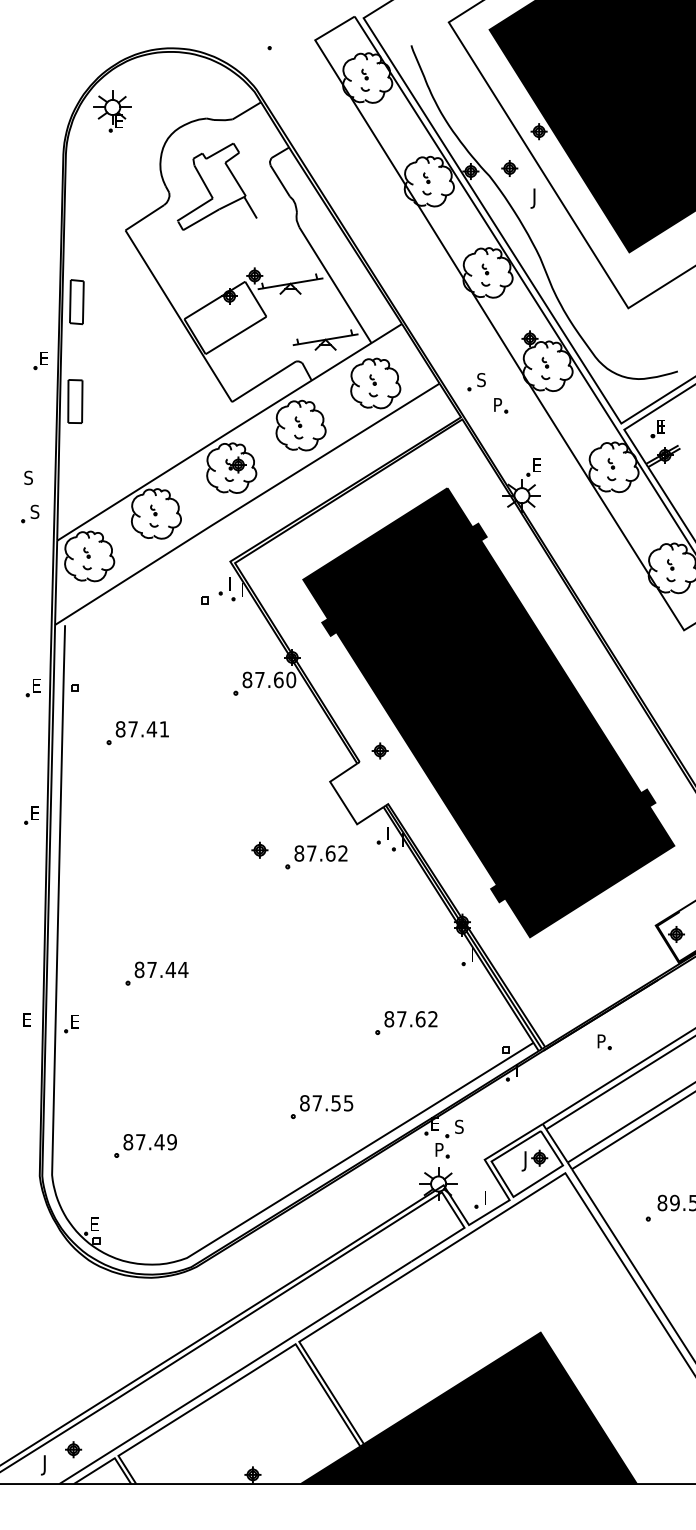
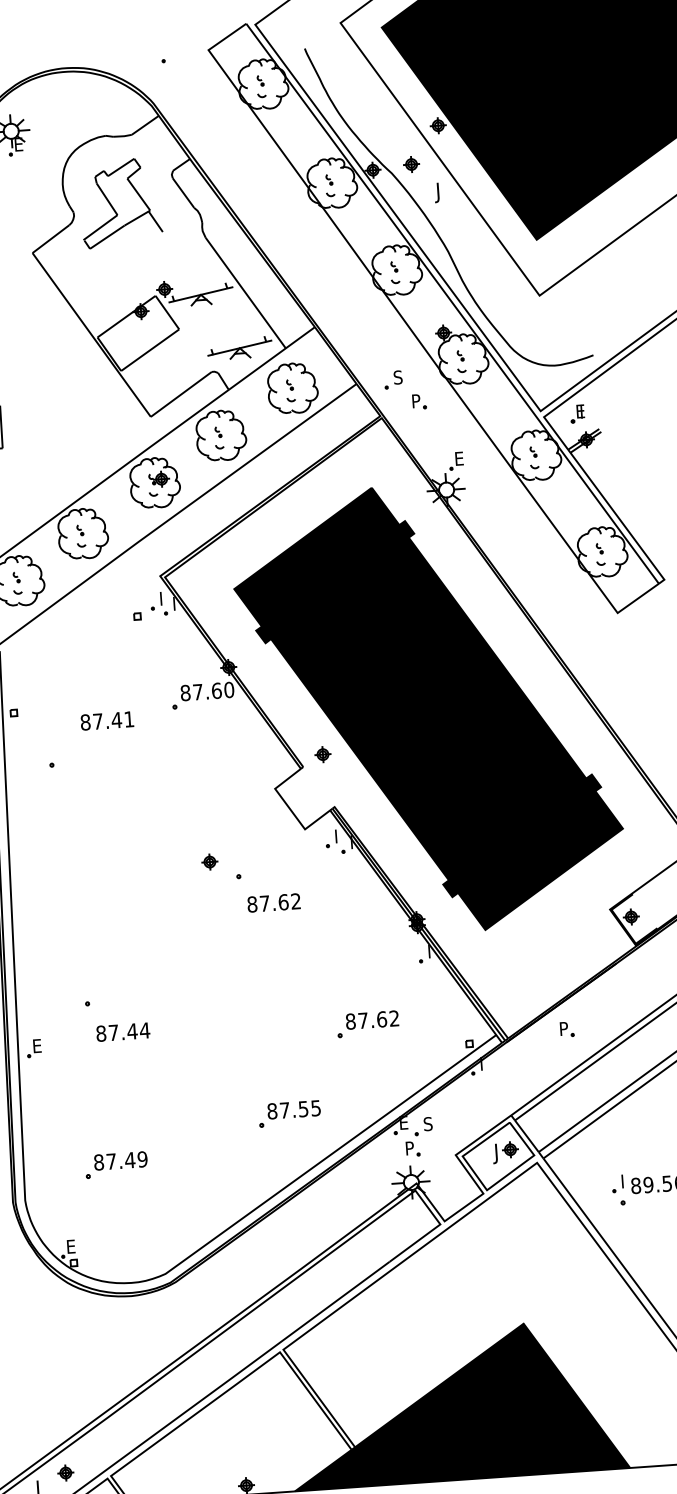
text: (141, 729) -> (106, 721), moved
text: (320, 853) -> (273, 902), moved
text: (161, 969) -> (123, 1031), moved
part: (479, 1199) -> (616, 1183), moved

